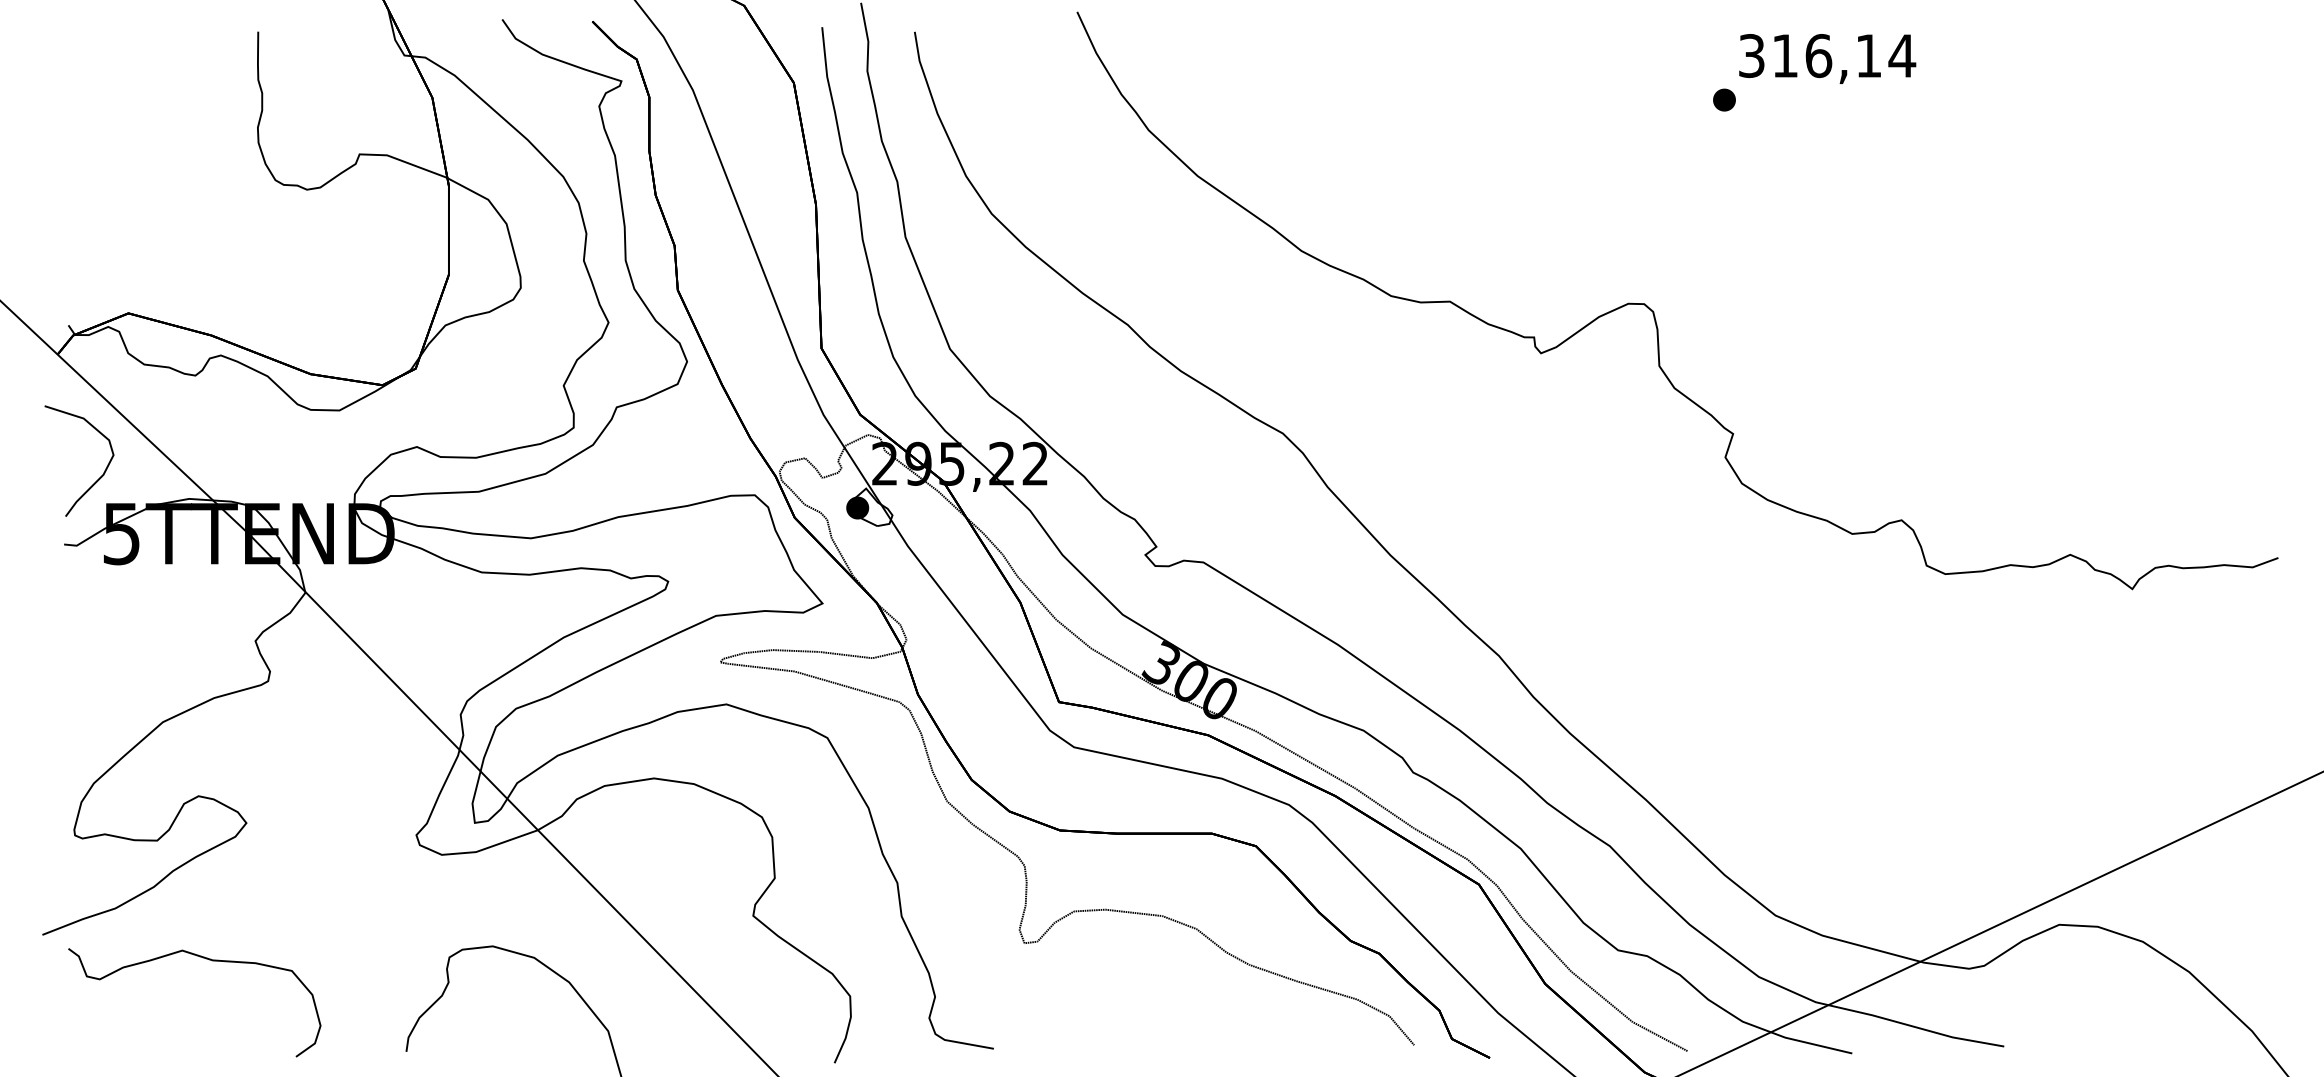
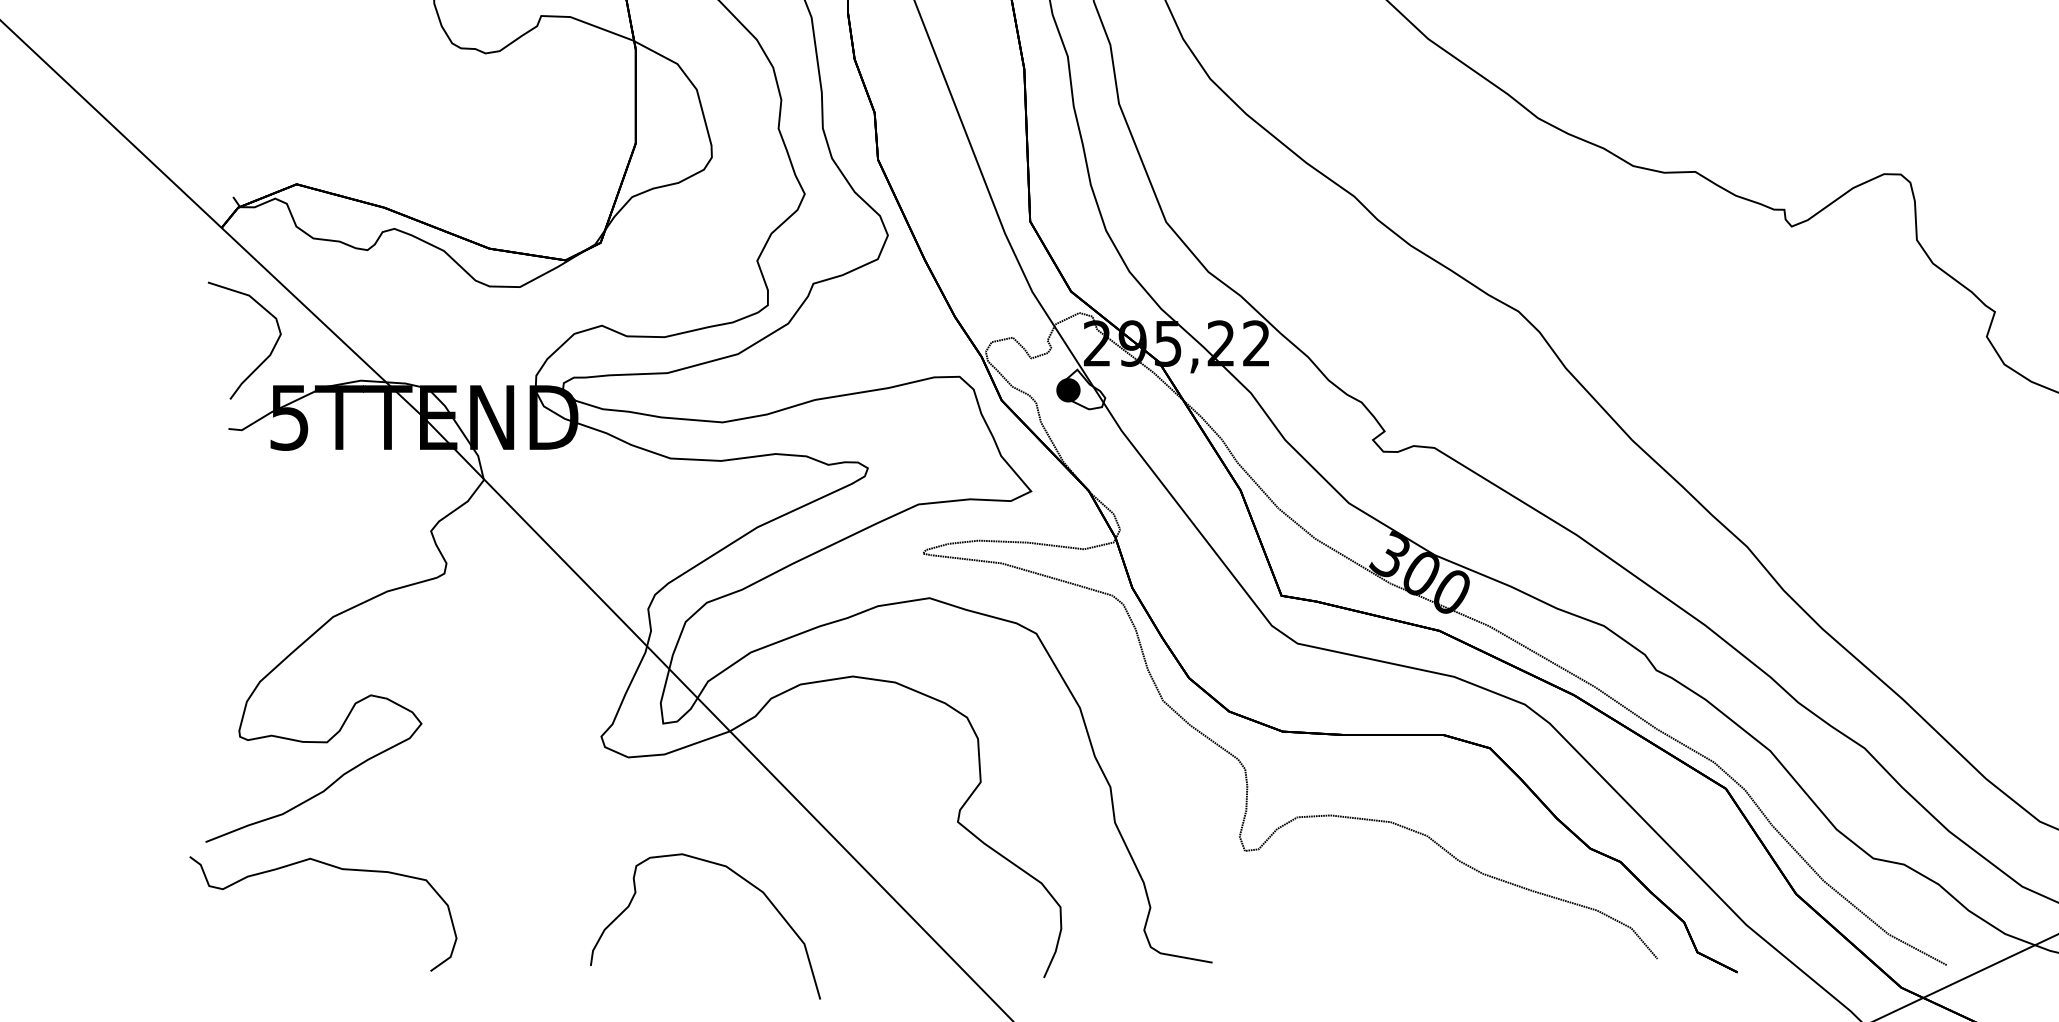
curve: (209, 960) -> (338, 869), moved

